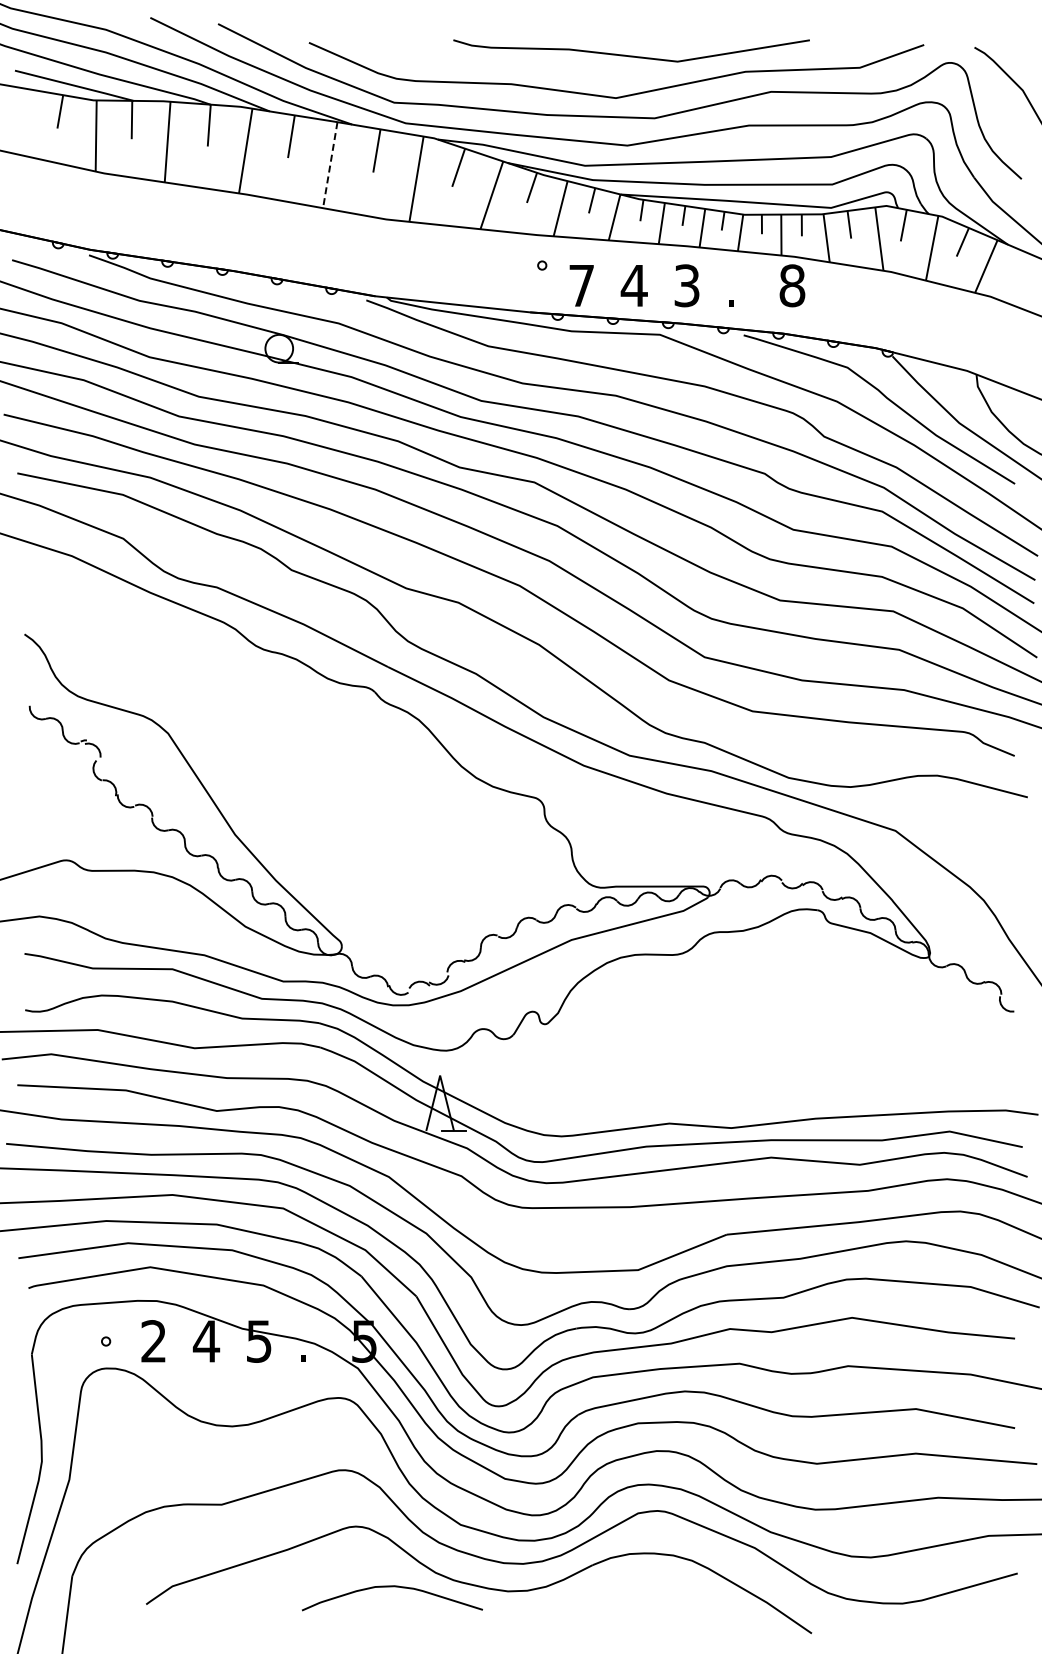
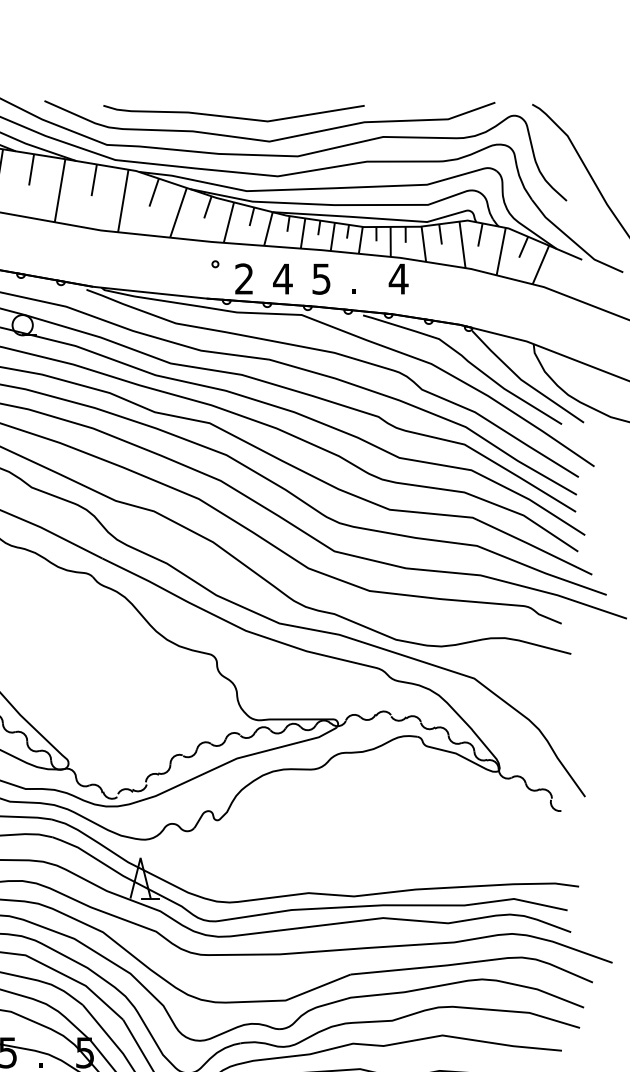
curve: (631, 55) -> (233, 116), moved
line: (330, 165) -> (60, 190), dashed -> solid
text: (581, 285) -> (244, 278), 7 -> 2
text: (687, 285) -> (321, 278), 3 -> 5
text: (791, 285) -> (398, 278), 8 -> 4

